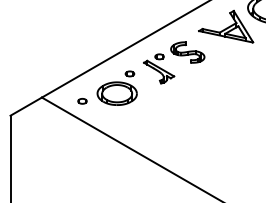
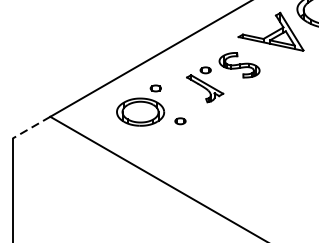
part: (175, 55) -> (224, 68), moved
part: (82, 101) -> (180, 121), moved
line: (25, 106) -> (30, 127), solid -> dashed

